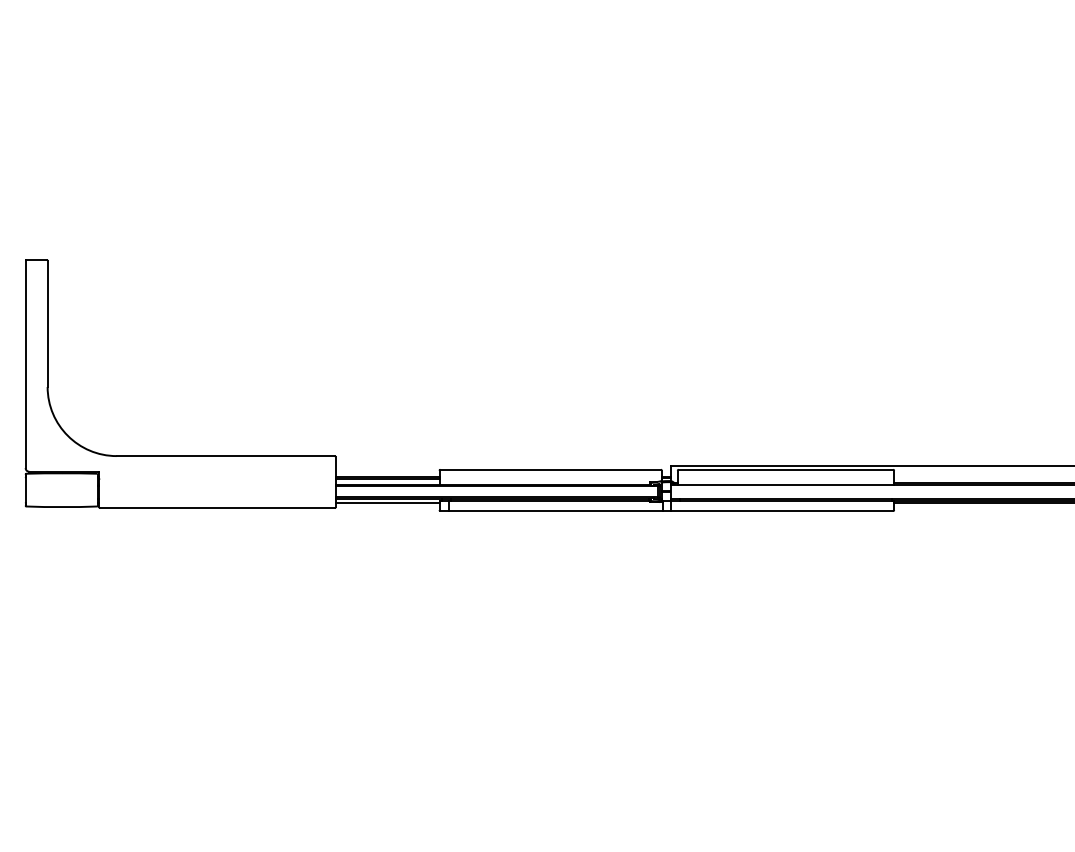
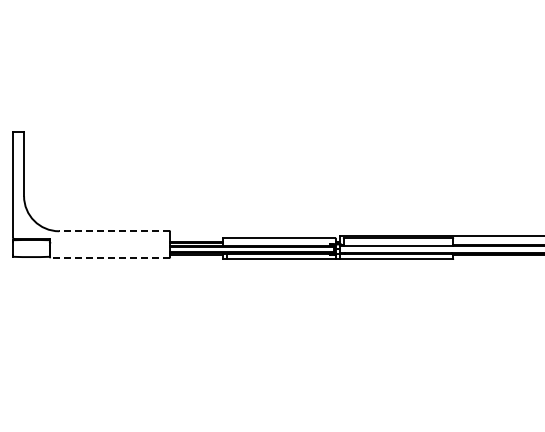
line: (223, 456) -> (113, 231), solid -> dashed
line: (216, 507) -> (109, 257), solid -> dashed

